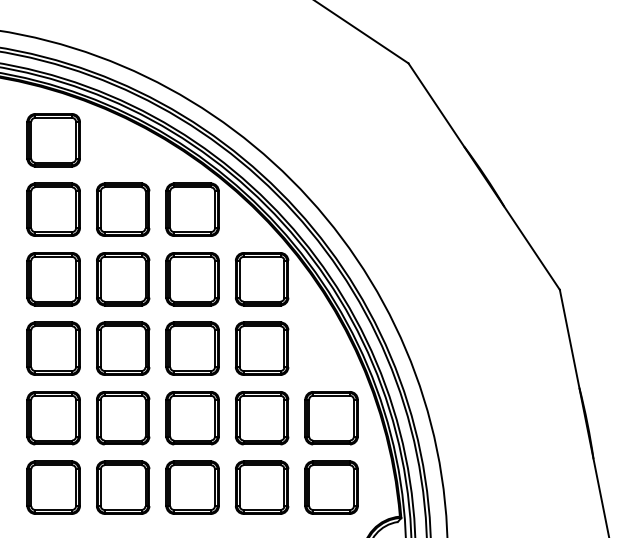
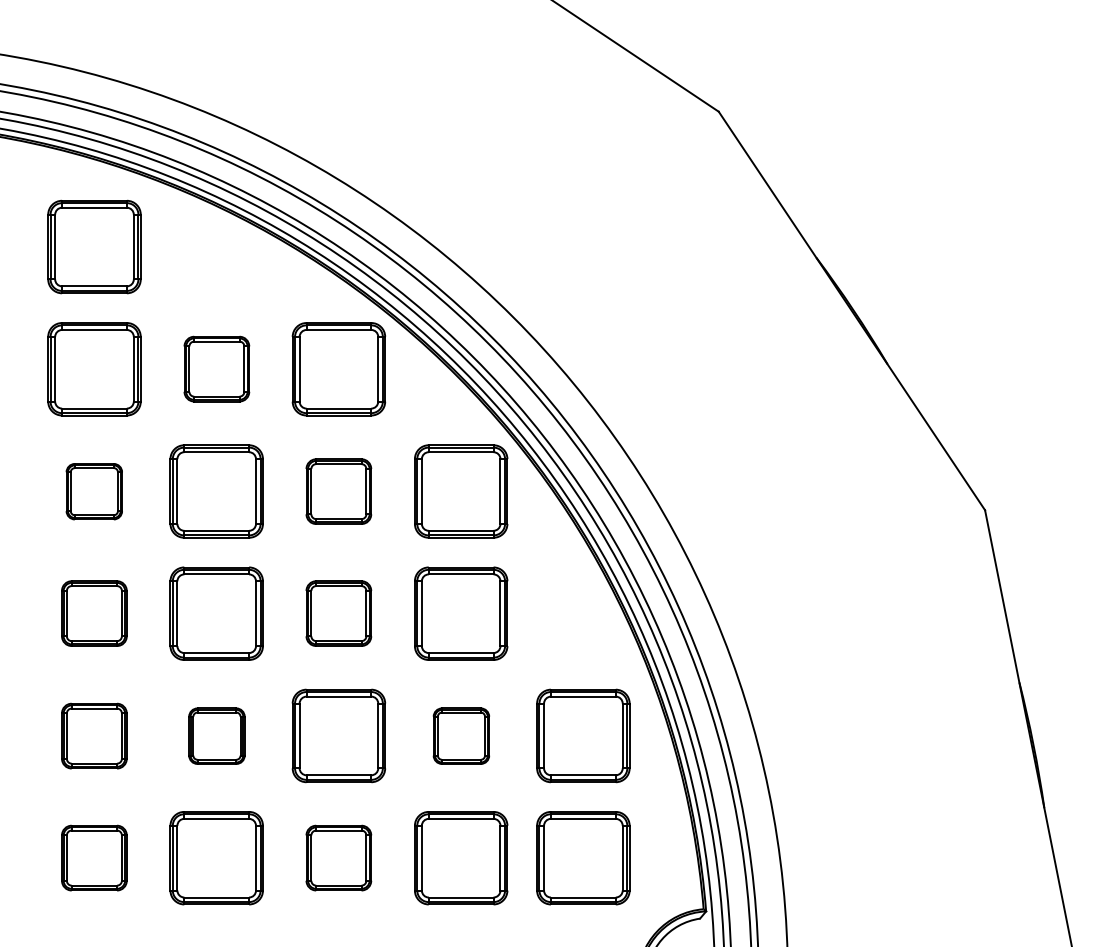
part: (123, 209) -> (217, 368), size x0.7
part: (53, 279) -> (94, 491), size x0.6
part: (192, 279) -> (338, 491), size x0.7
part: (53, 348) -> (94, 613), size x0.7
part: (192, 348) -> (338, 613), size x0.7
part: (53, 418) -> (94, 736), size x0.7
part: (123, 418) -> (217, 736), size x0.6
part: (262, 418) -> (461, 736), size x0.6
part: (53, 487) -> (94, 857), size x0.7
part: (192, 487) -> (338, 857), size x0.7

